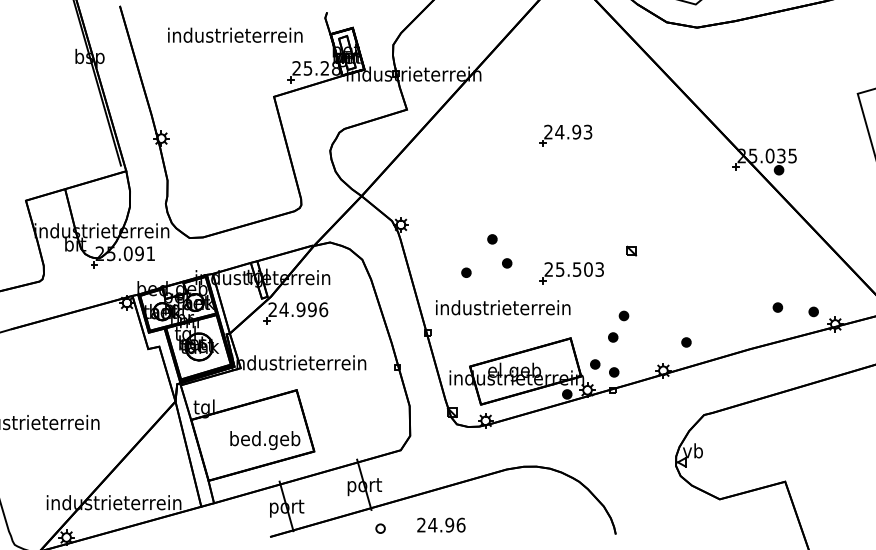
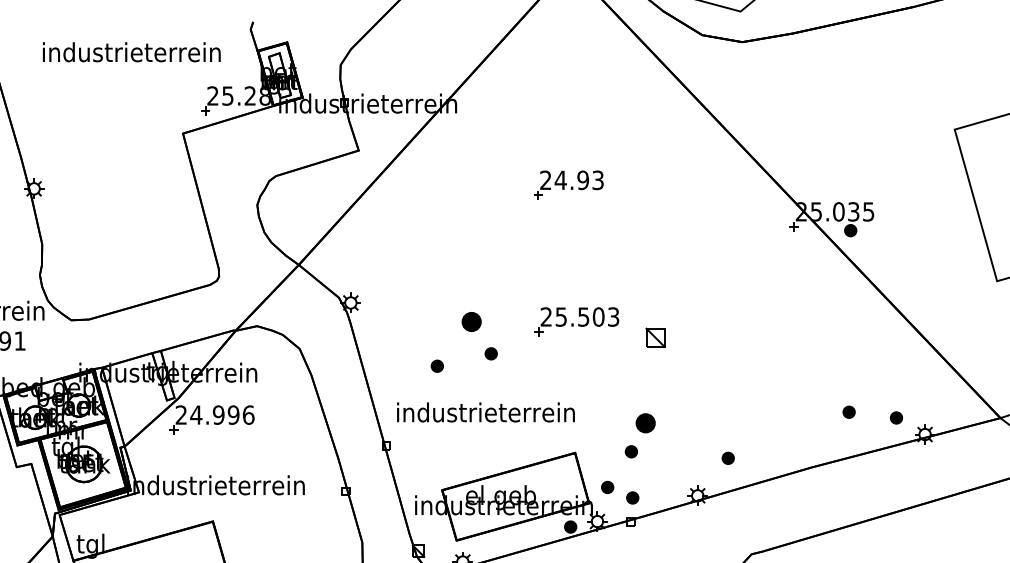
part: (492, 239) -> (471, 322), size x1.6
part: (631, 250) -> (655, 336), size x1.6
part: (571, 273) -> (576, 322), moved
part: (623, 315) -> (645, 422), size x1.6

